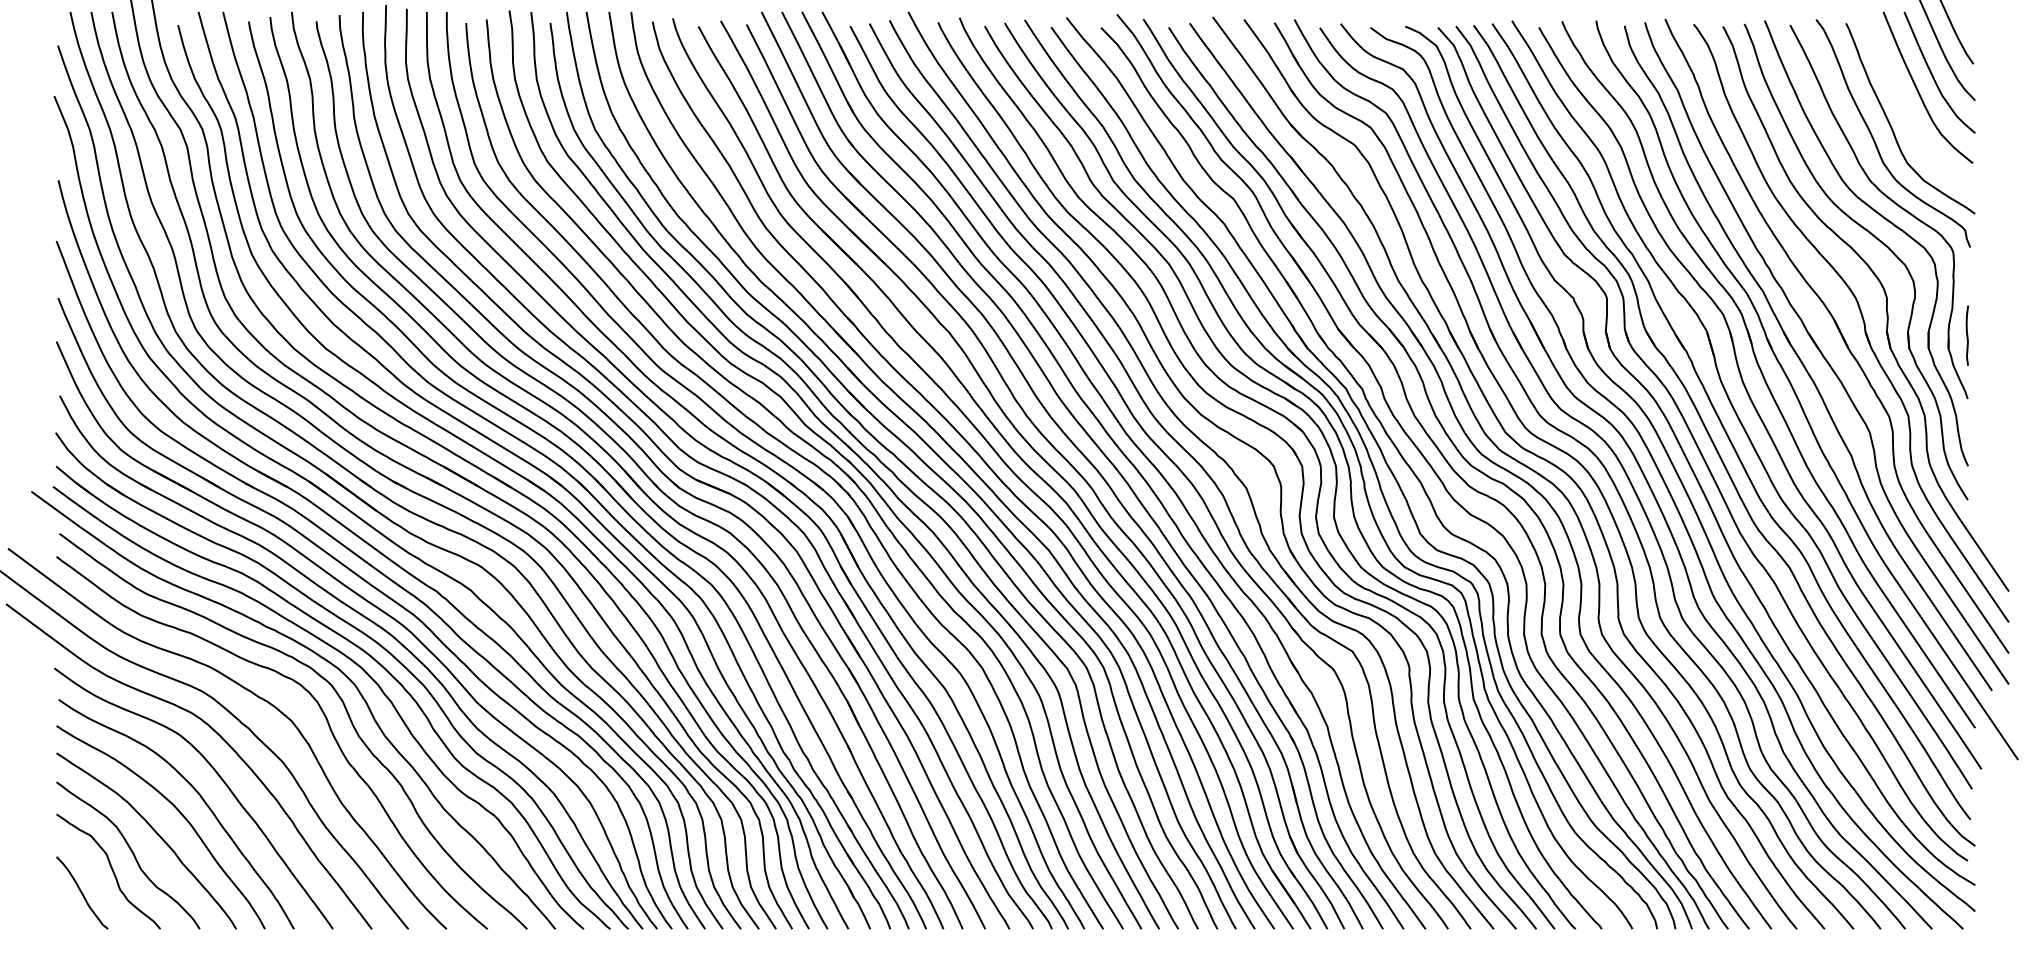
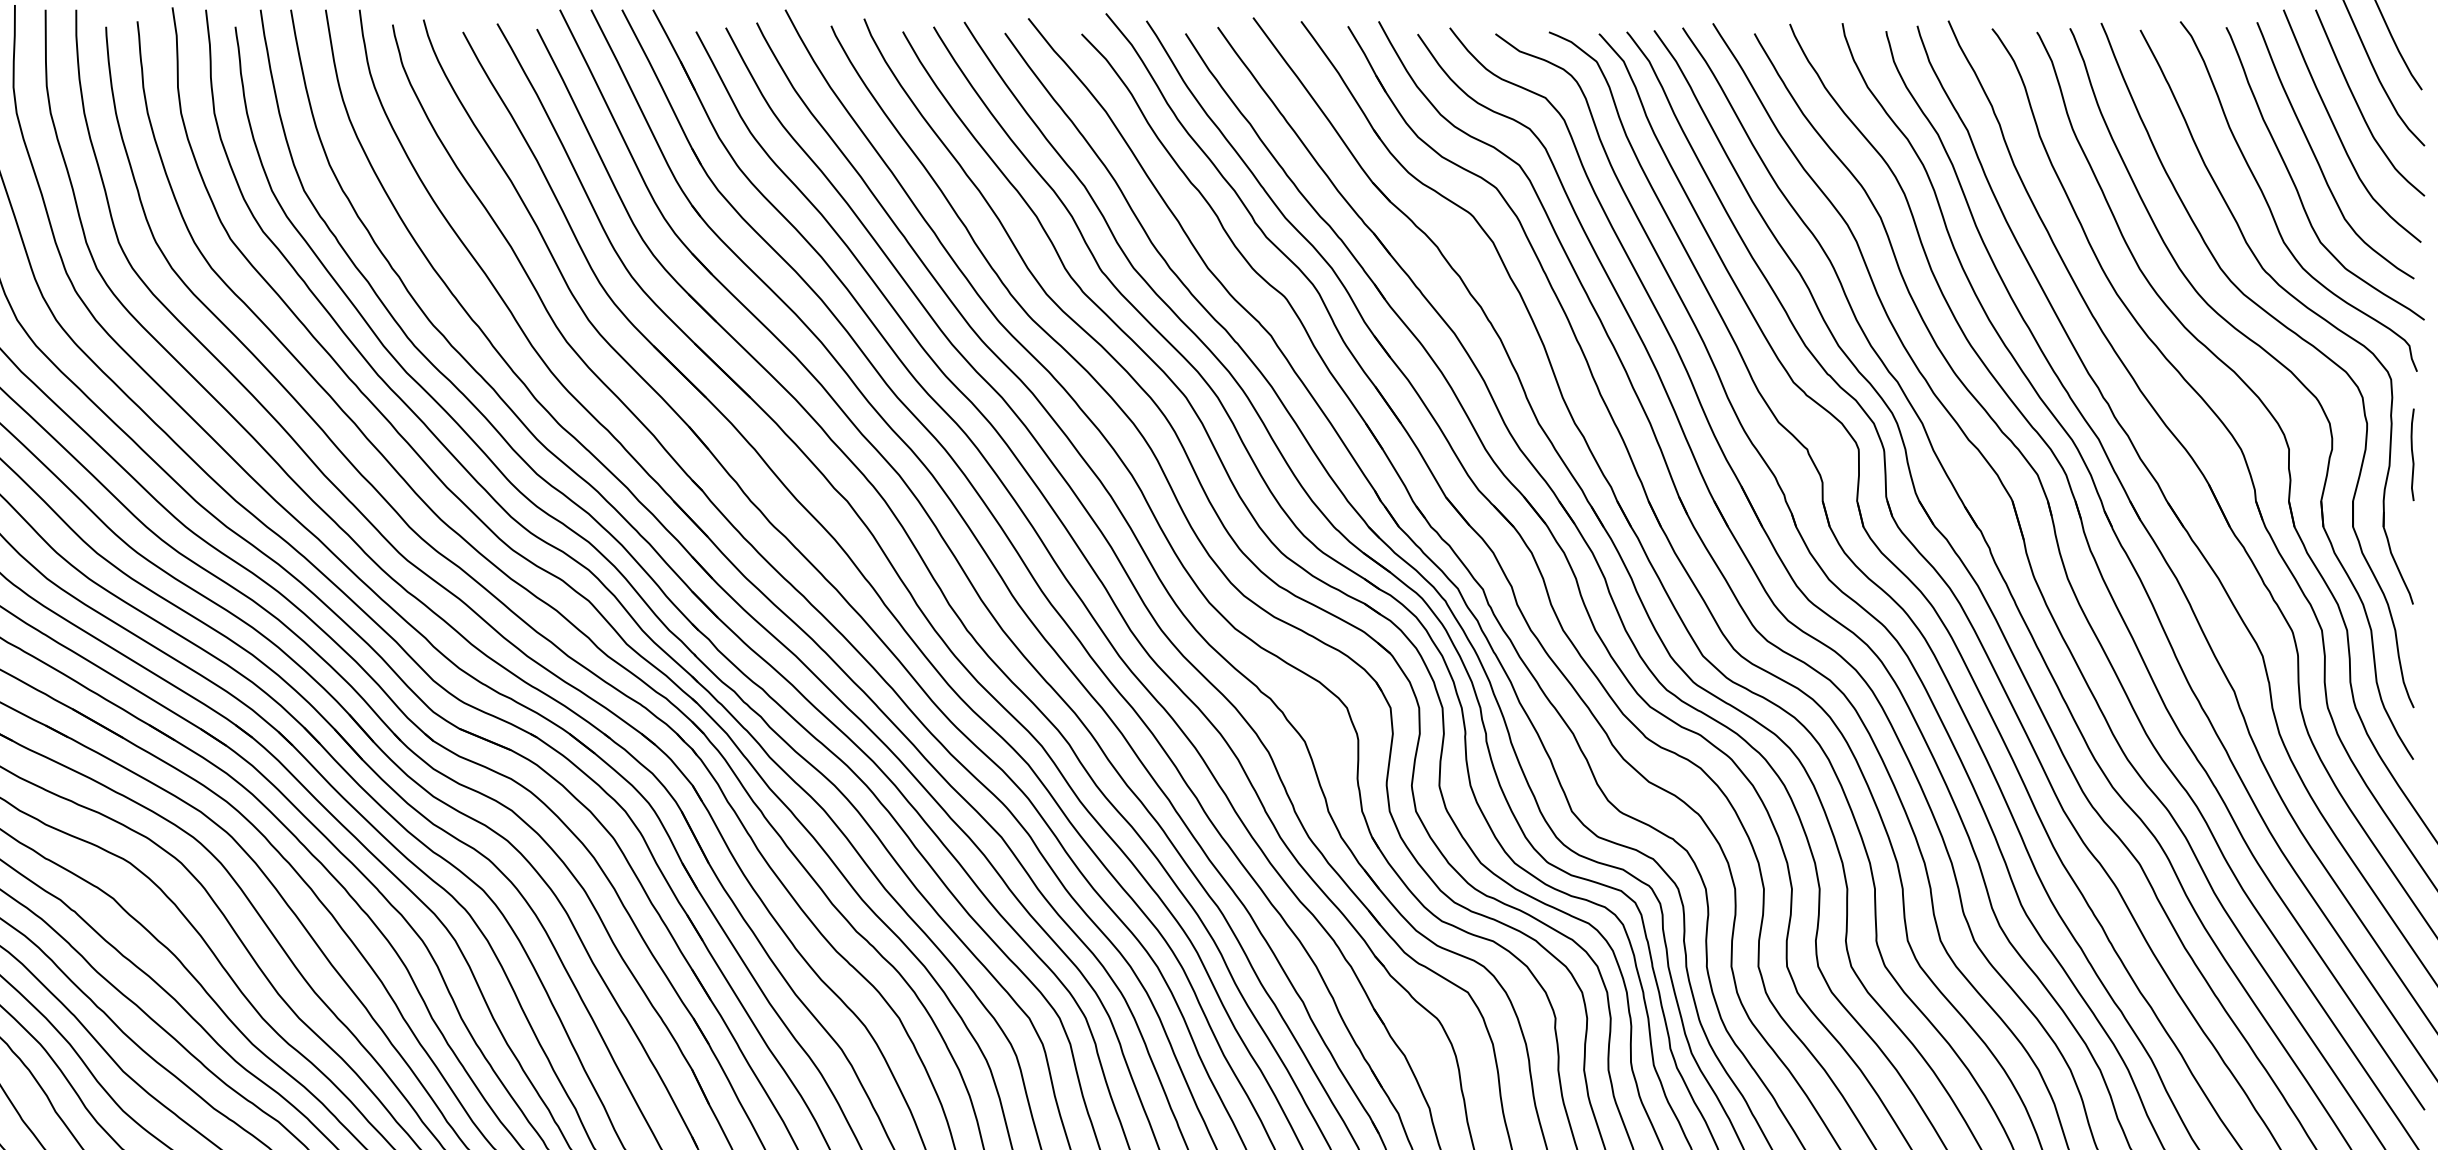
curve: (1905, 108) -> (2317, 158), added
line: (1966, 335) -> (2411, 454), moved

